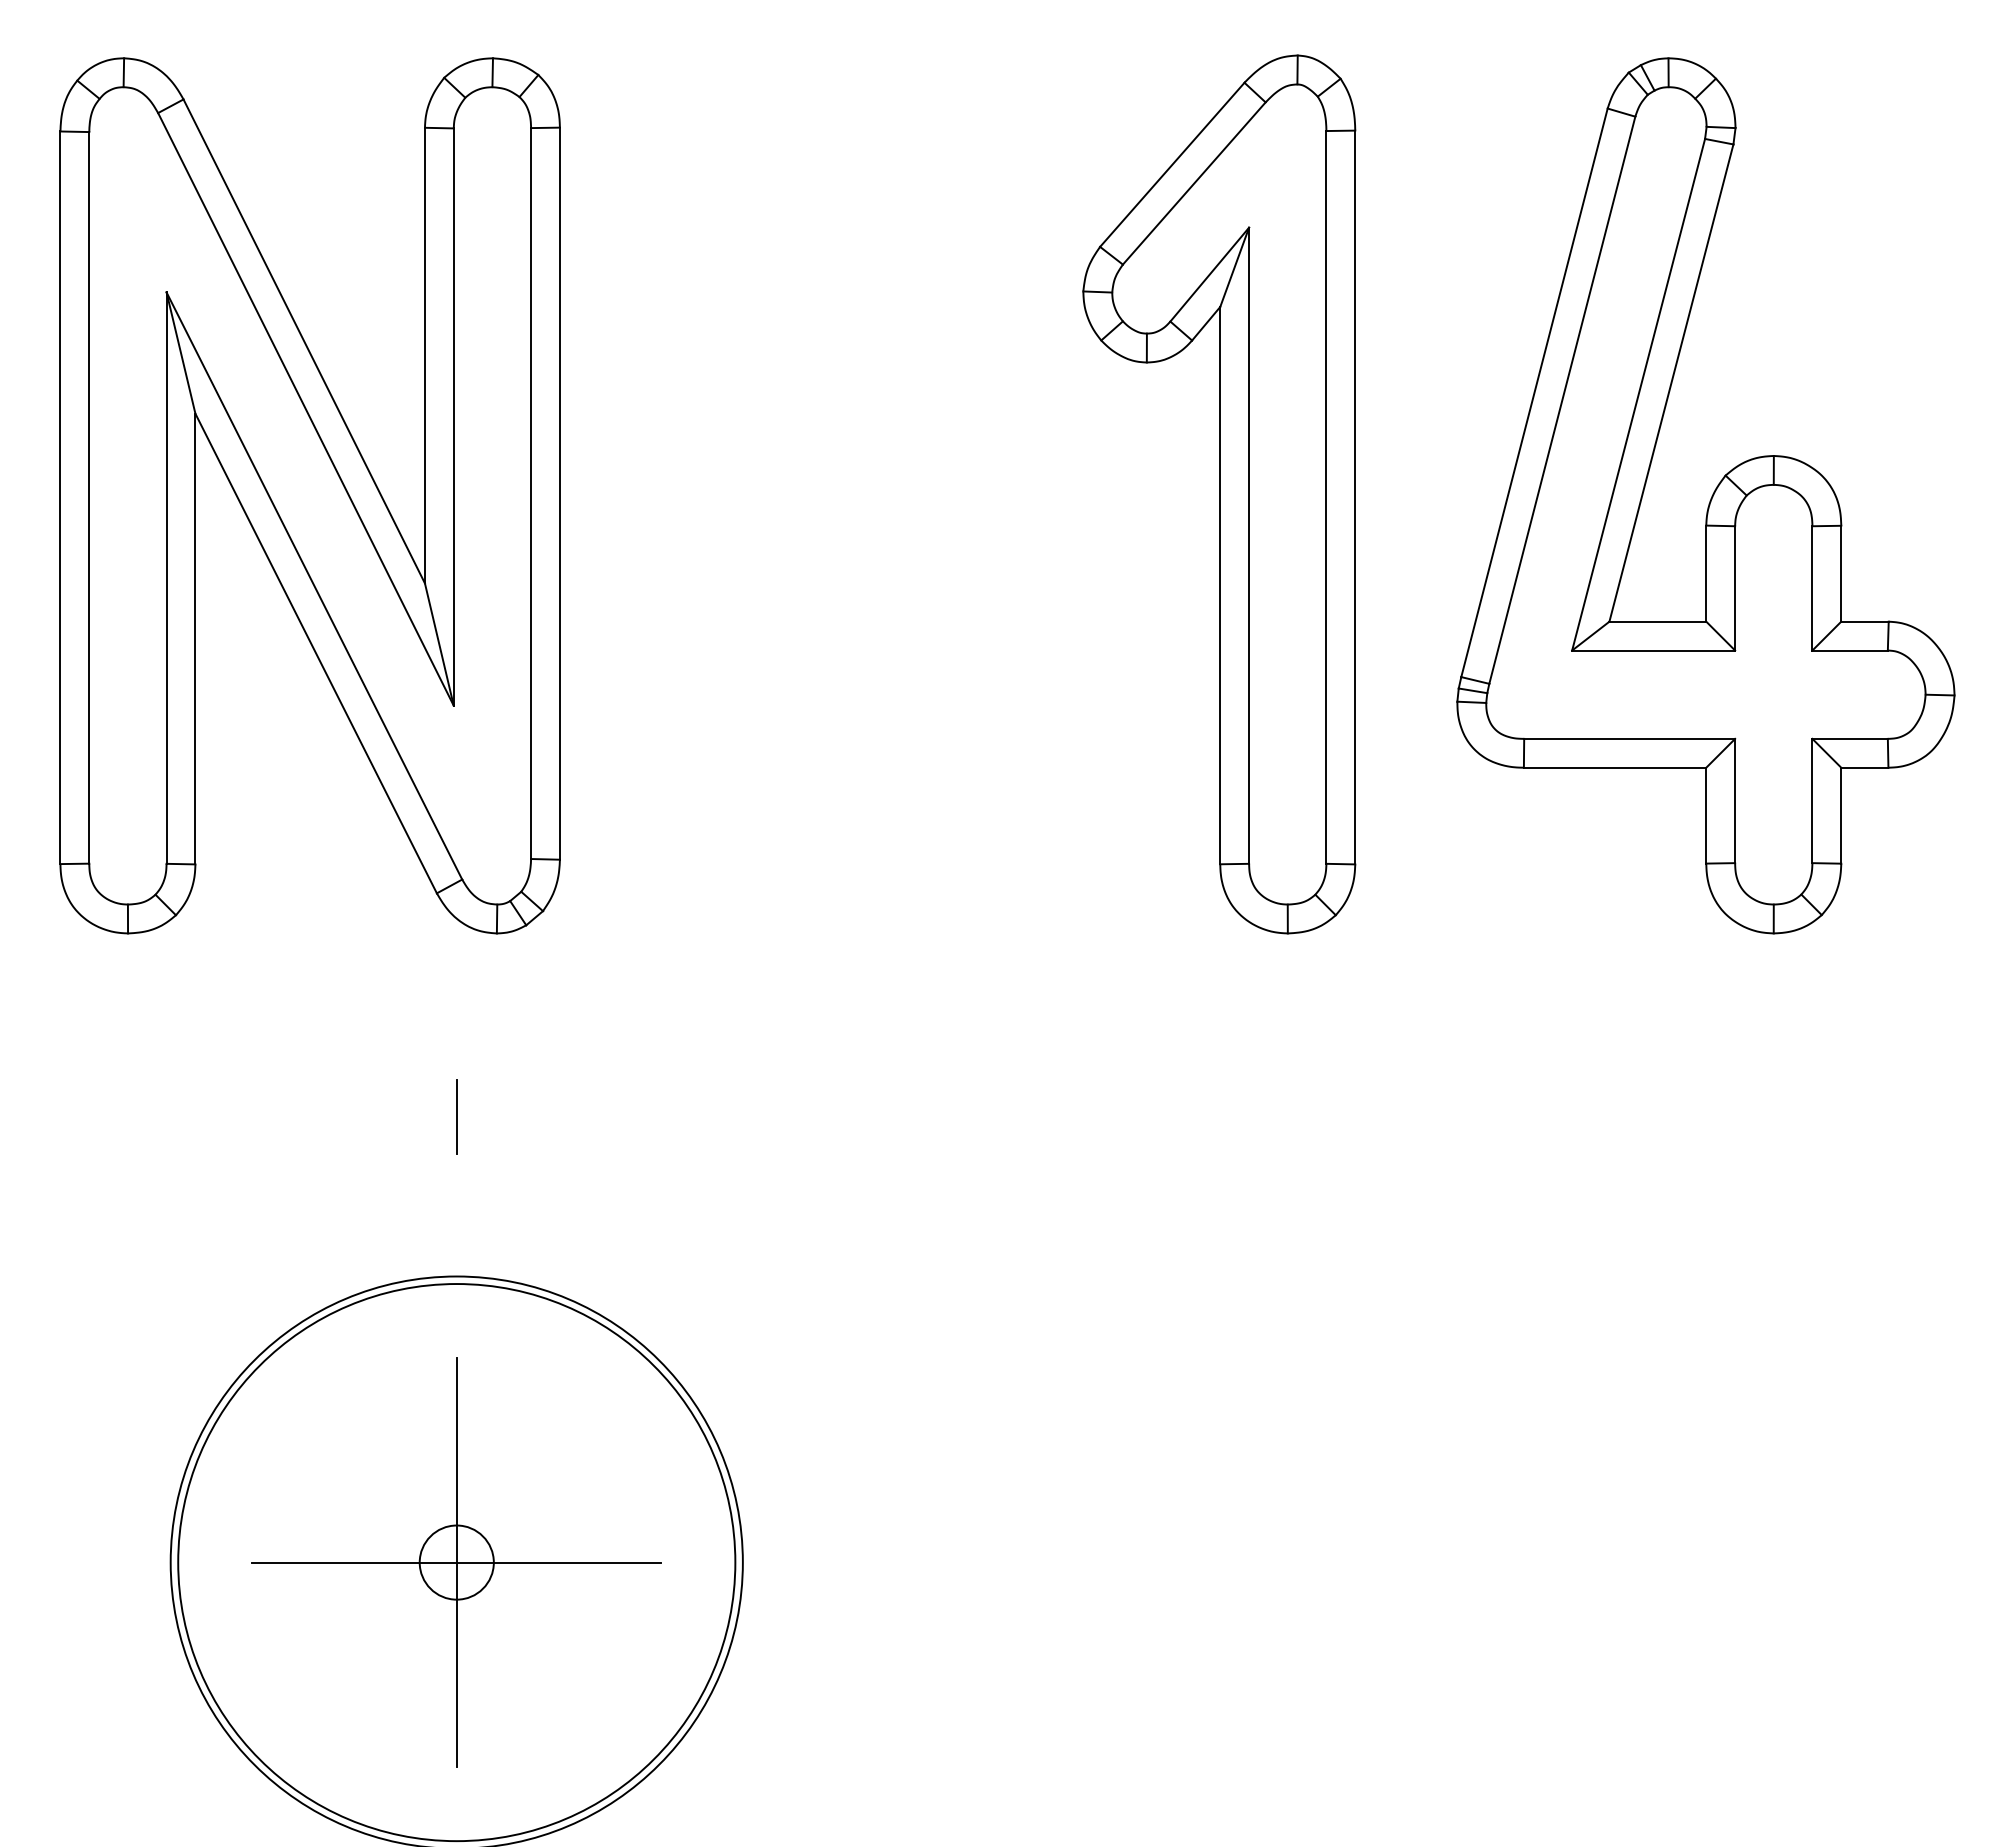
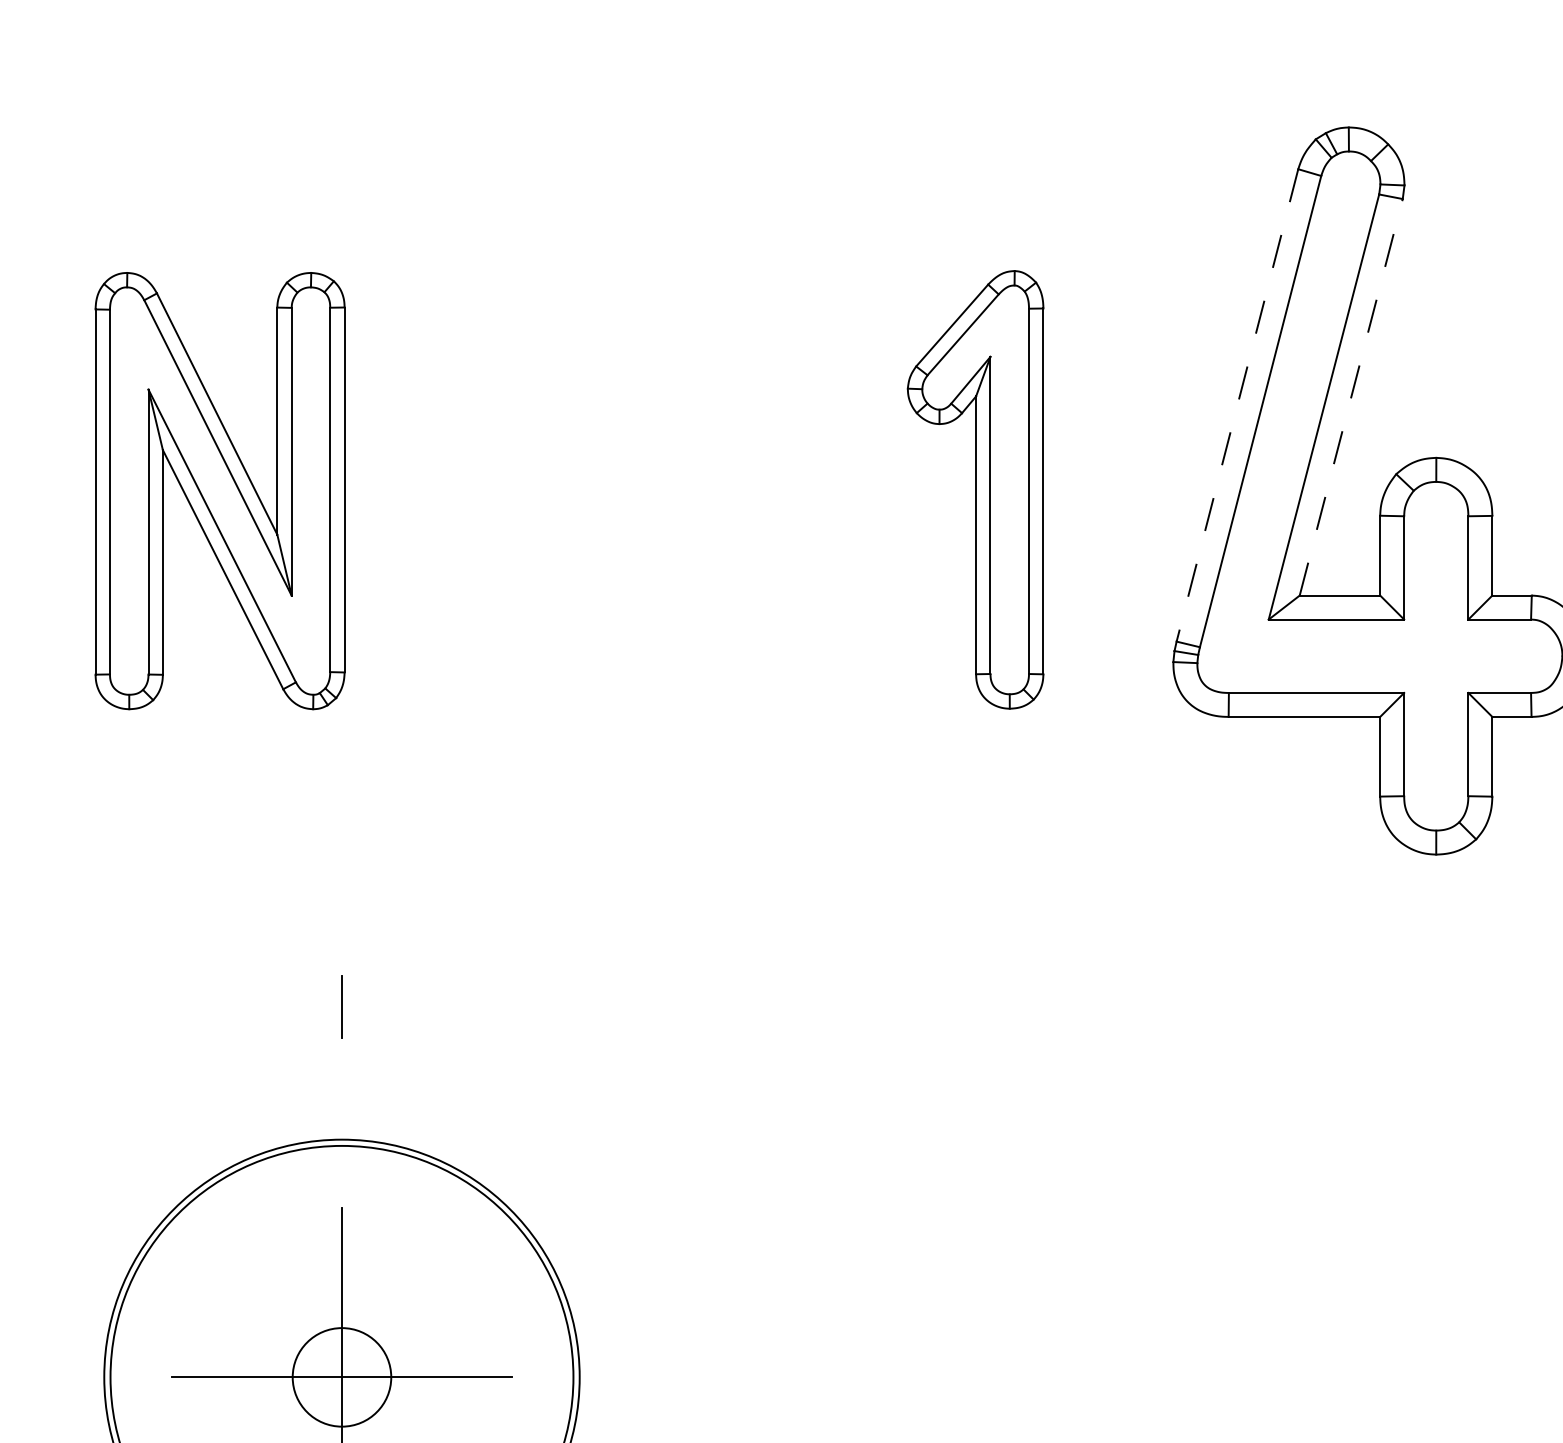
line: (1671, 383) -> (1351, 397), solid -> dashed
line: (1534, 392) -> (1237, 405), solid -> dashed
part: (1219, 494) -> (975, 489), size x0.6
part: (309, 495) -> (219, 490), size x0.6
circle: (456, 1562) -> (341, 1377), size x1.6

